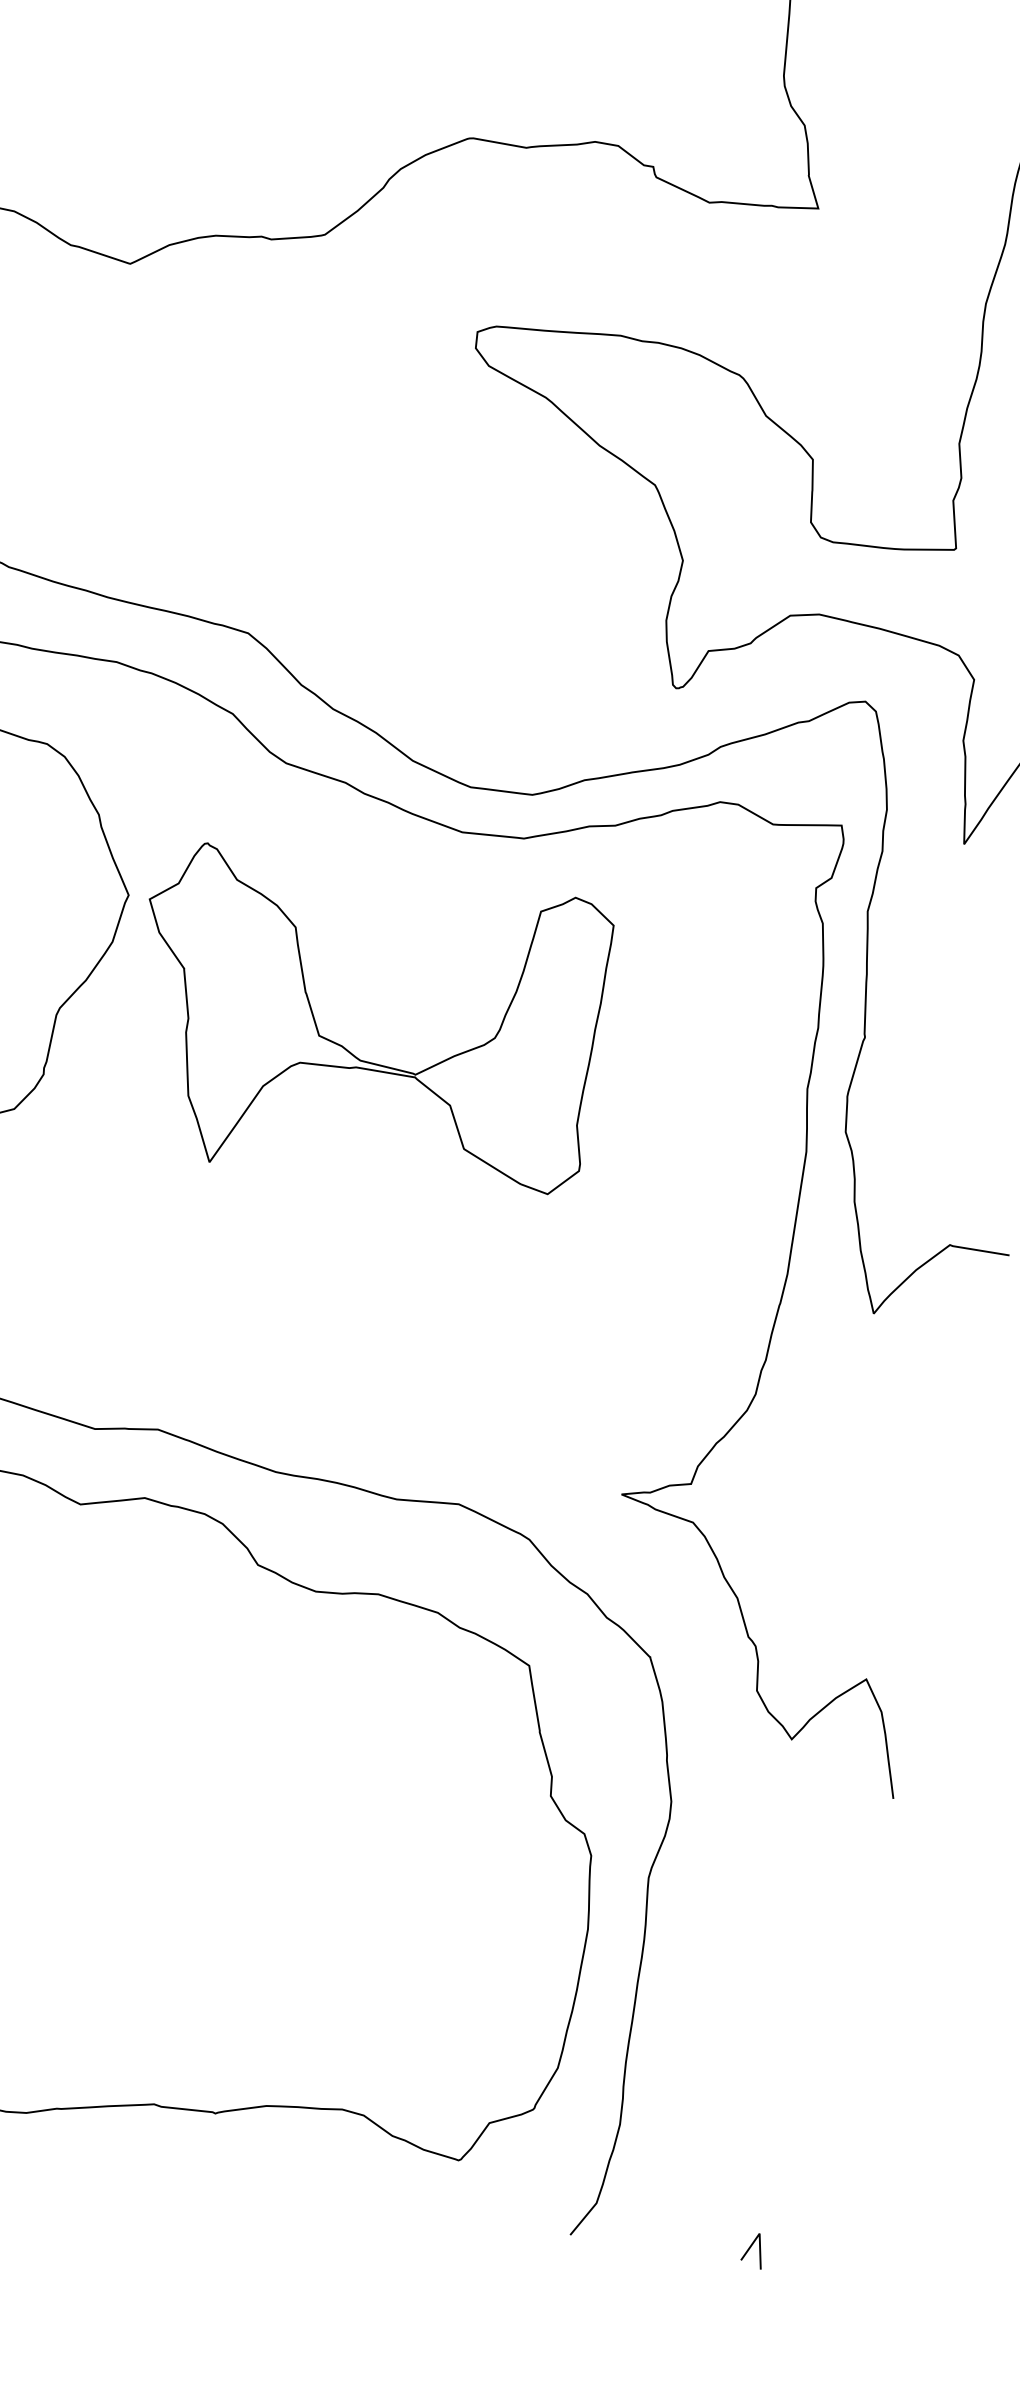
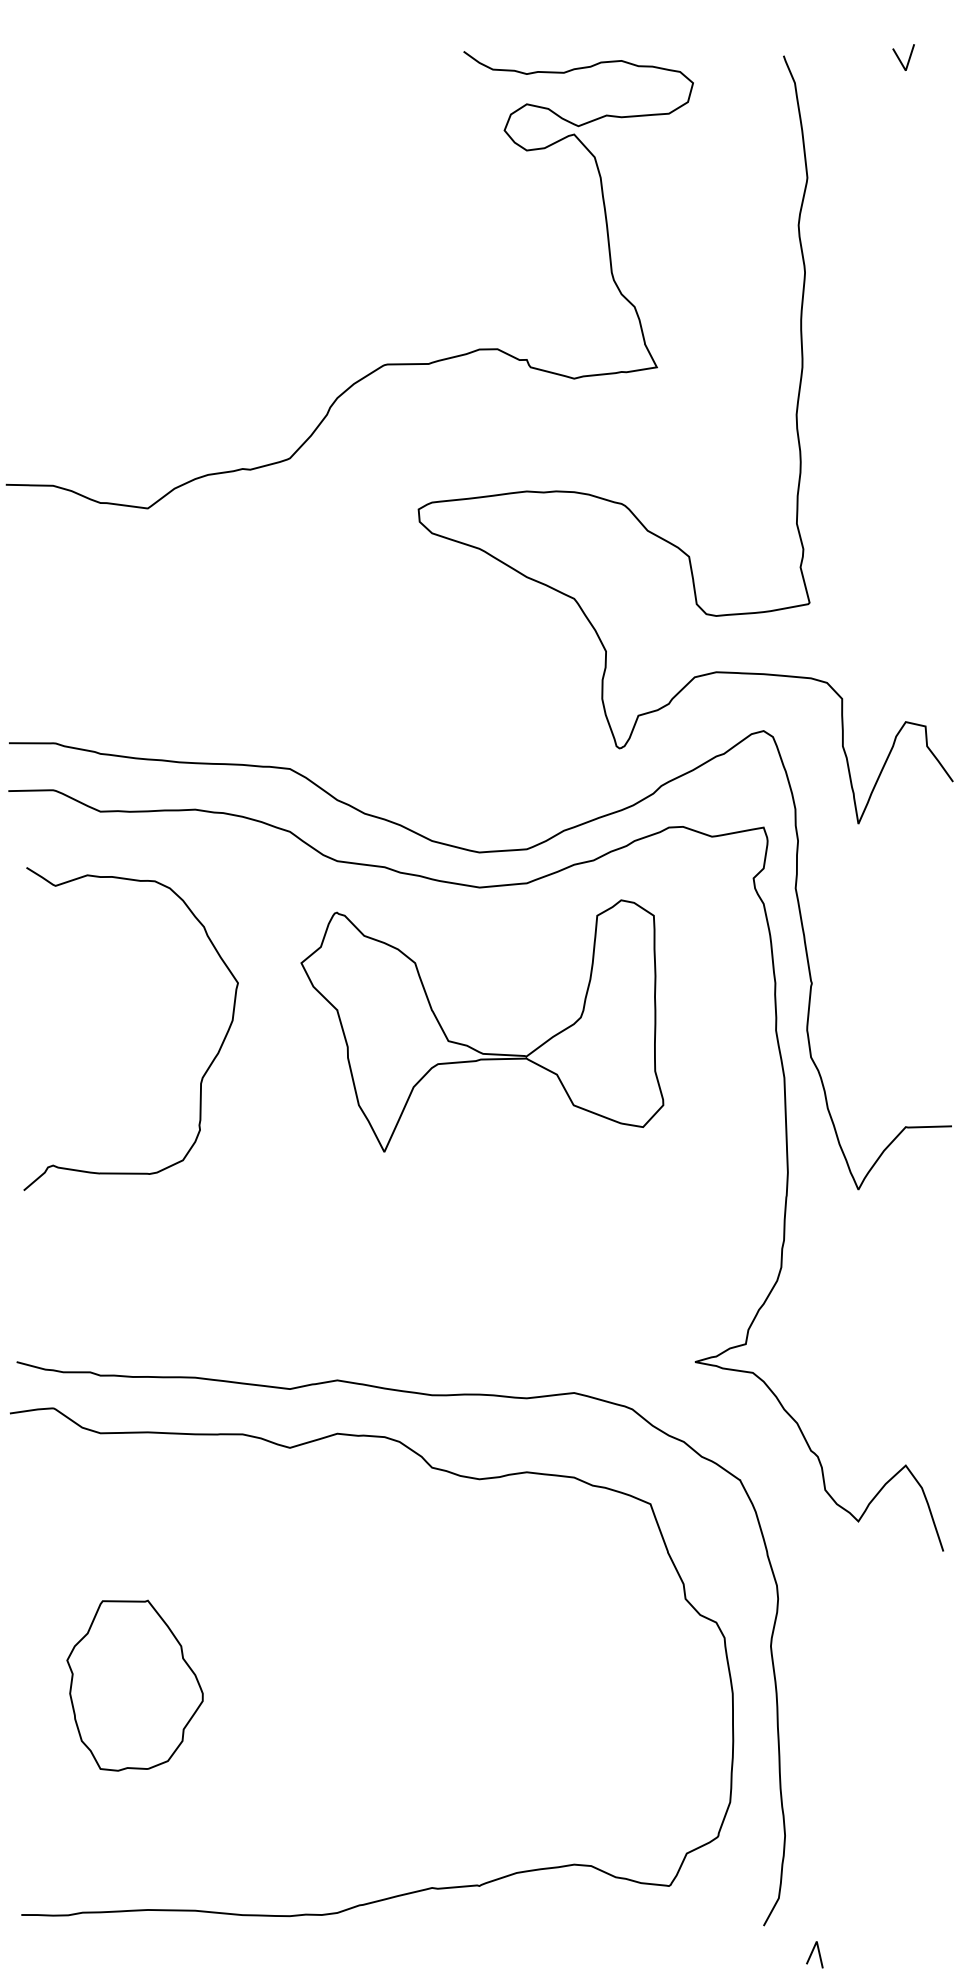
part: (348, 1049) -> (472, 1047), moved
line: (751, 2247) -> (812, 1953), moved

